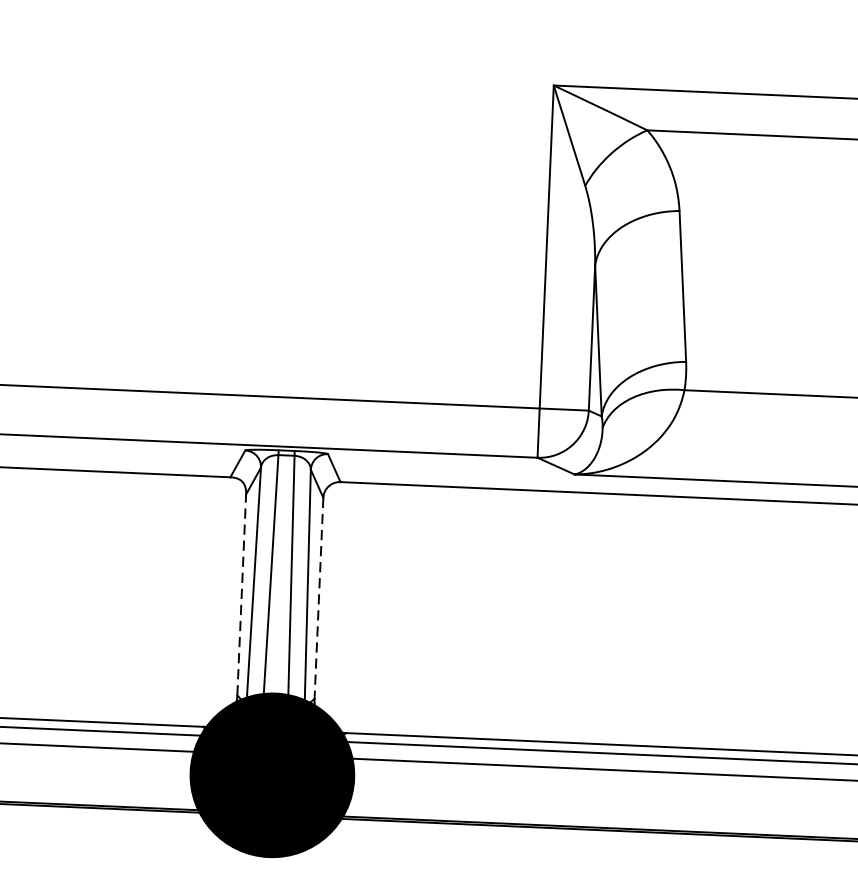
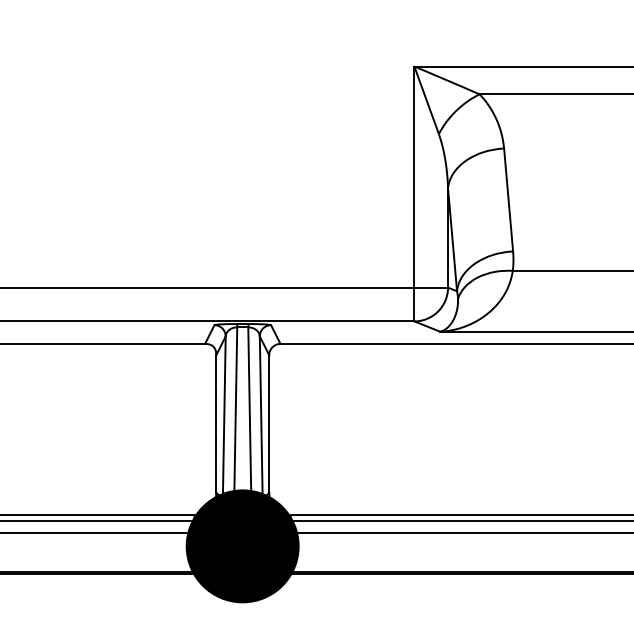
line: (242, 594) -> (216, 423), dashed -> solid
line: (319, 597) -> (269, 423), dashed -> solid

